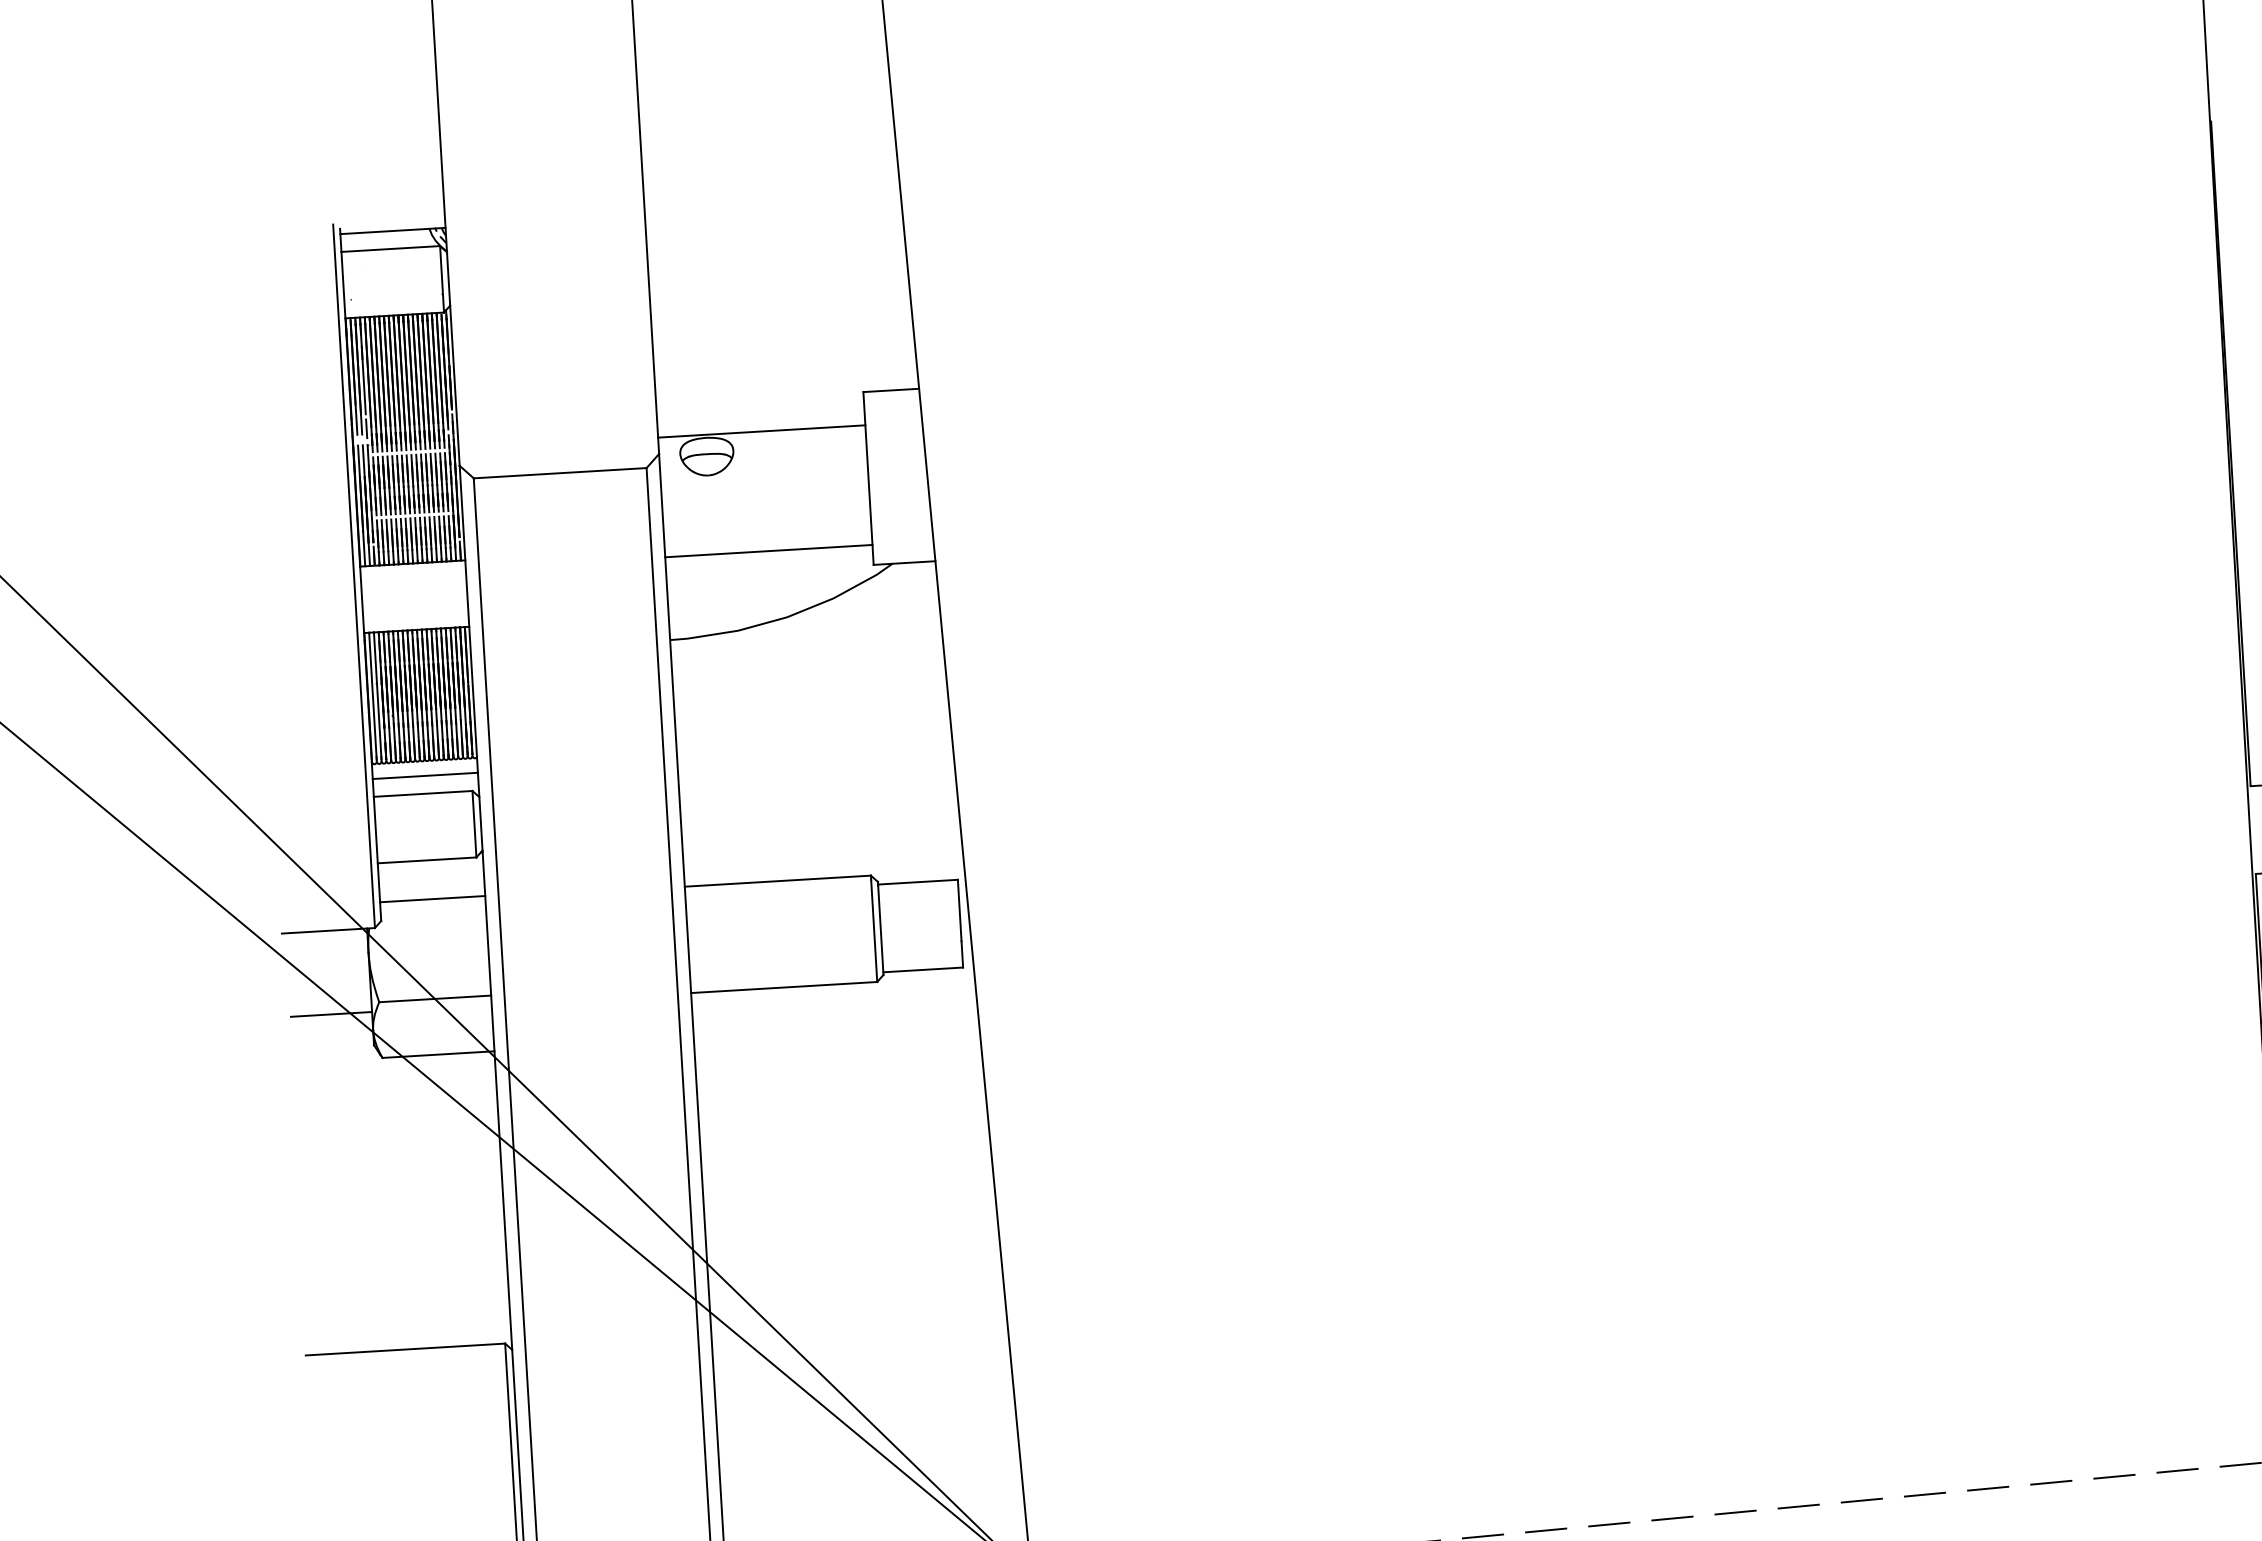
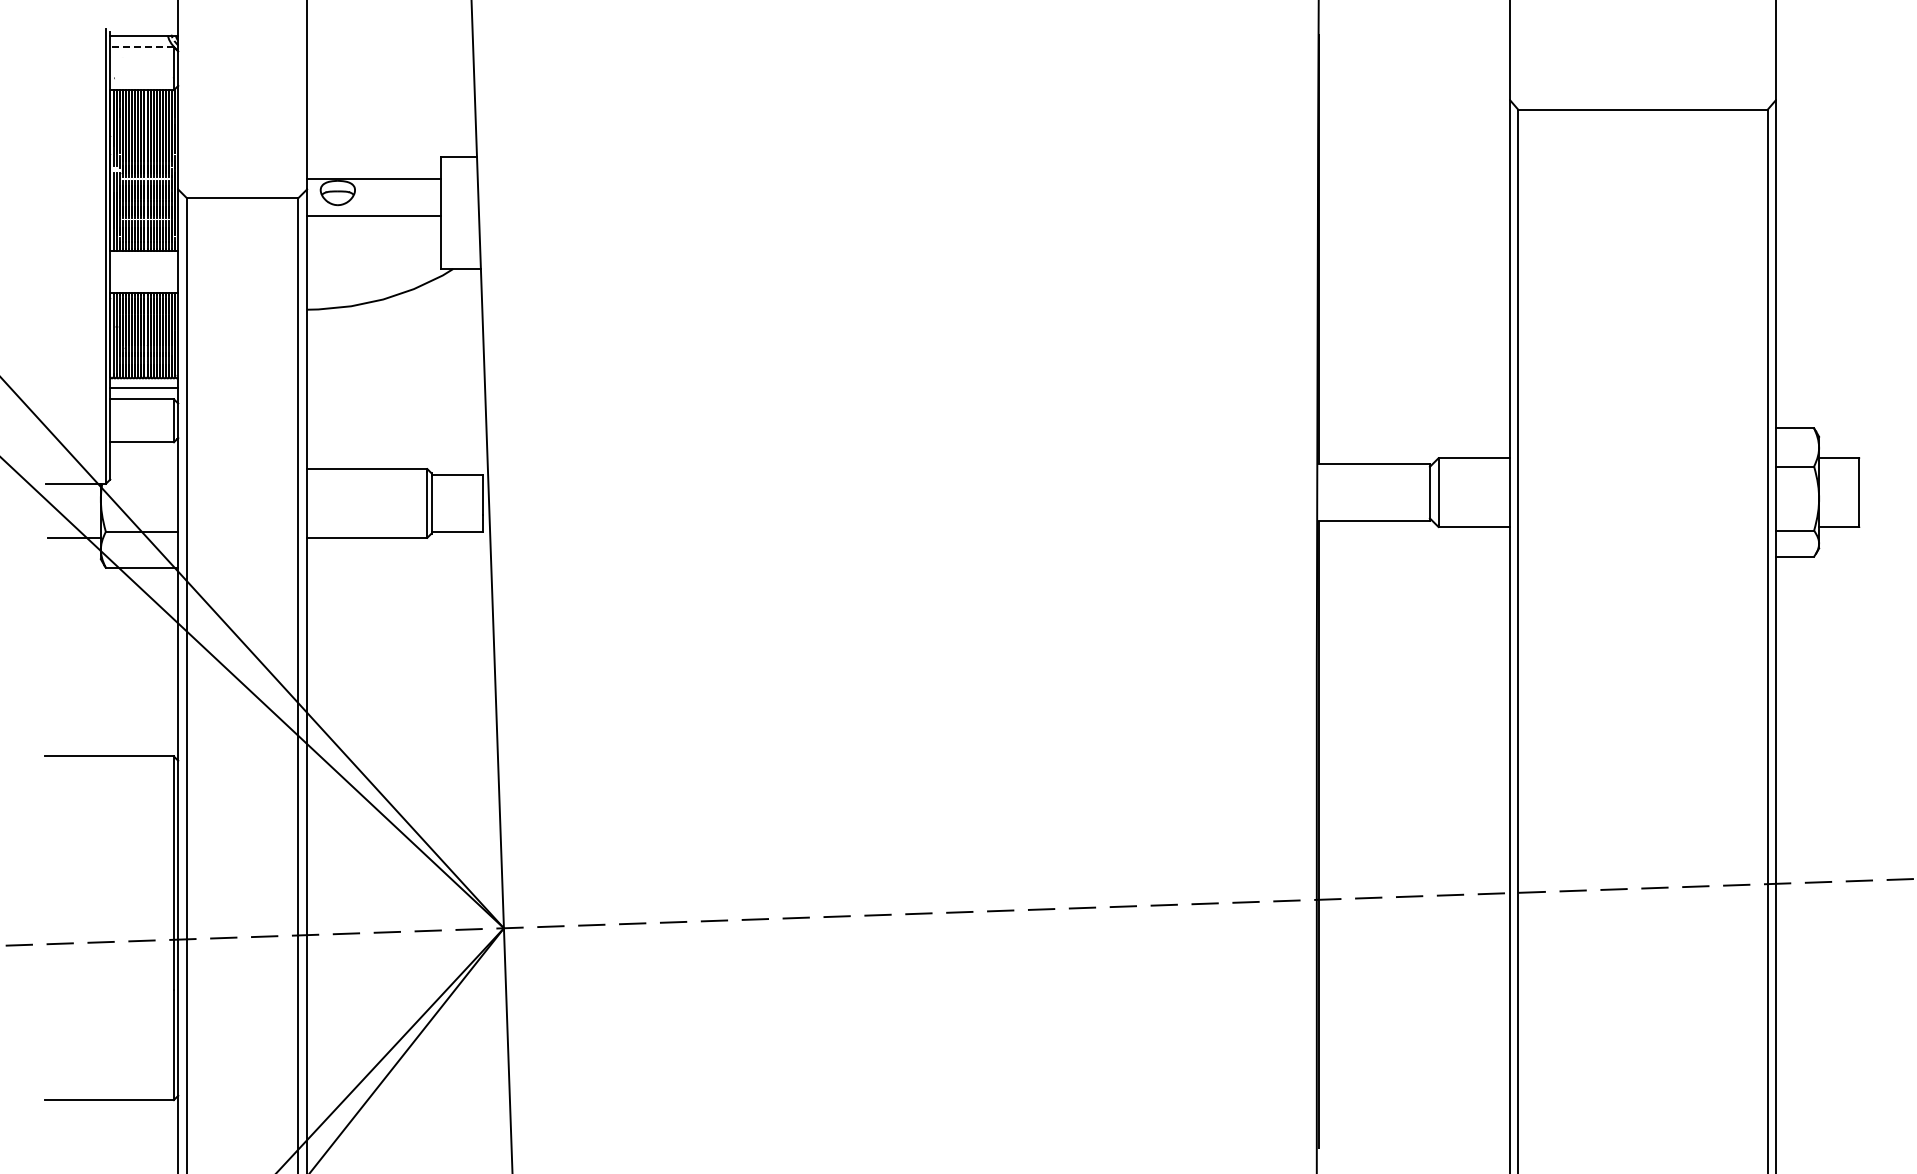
line: (391, 249) -> (142, 47), solid -> dashed
line: (769, 551) -> (374, 216), moved
line: (433, 899) -> (144, 467), removed

